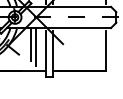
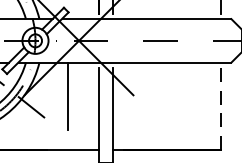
line: (36, 47) -> (79, 102), removed
line: (106, 50) -> (222, 108), solid -> dashed

